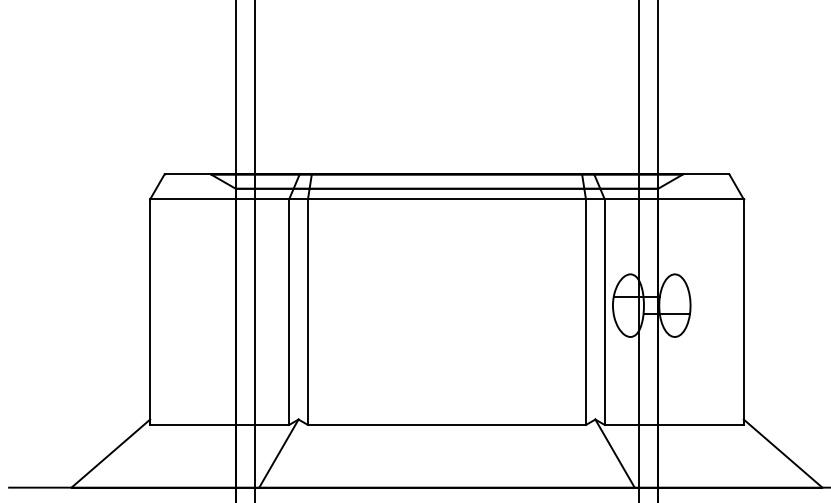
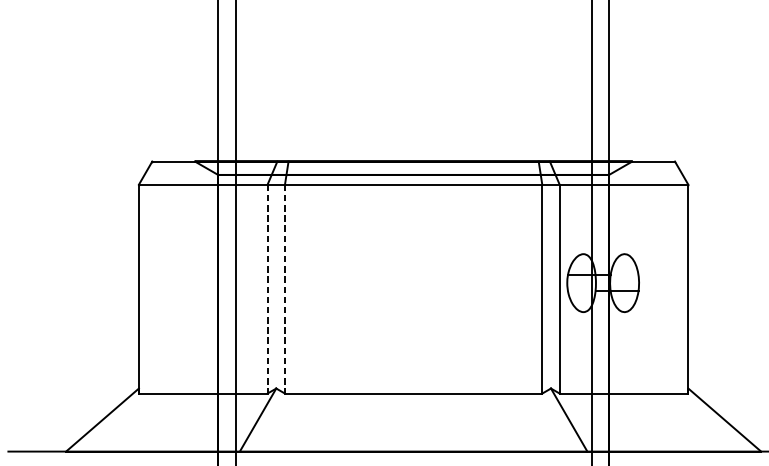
line: (289, 312) -> (267, 289), solid -> dashed
line: (307, 312) -> (284, 289), solid -> dashed

